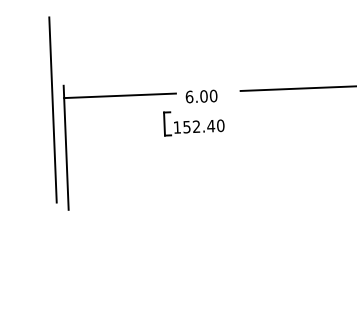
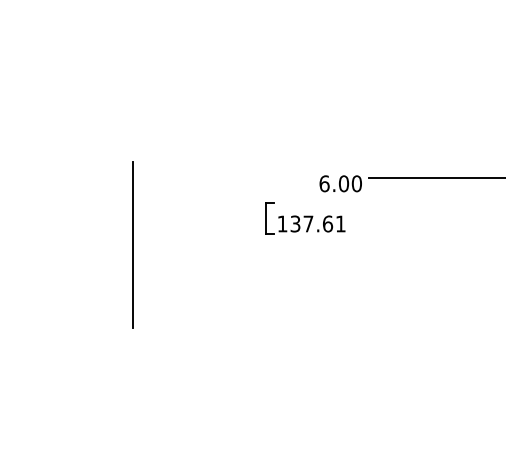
line: (119, 95) -> (207, 178), removed
text: (201, 96) -> (340, 183), moved
line: (53, 109) -> (117, 193), removed
text: (204, 126) -> (318, 223), 152.40 -> 137.61

